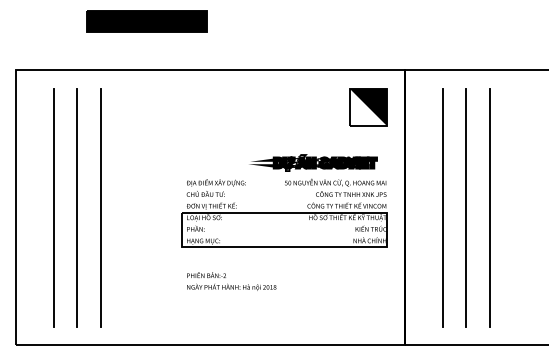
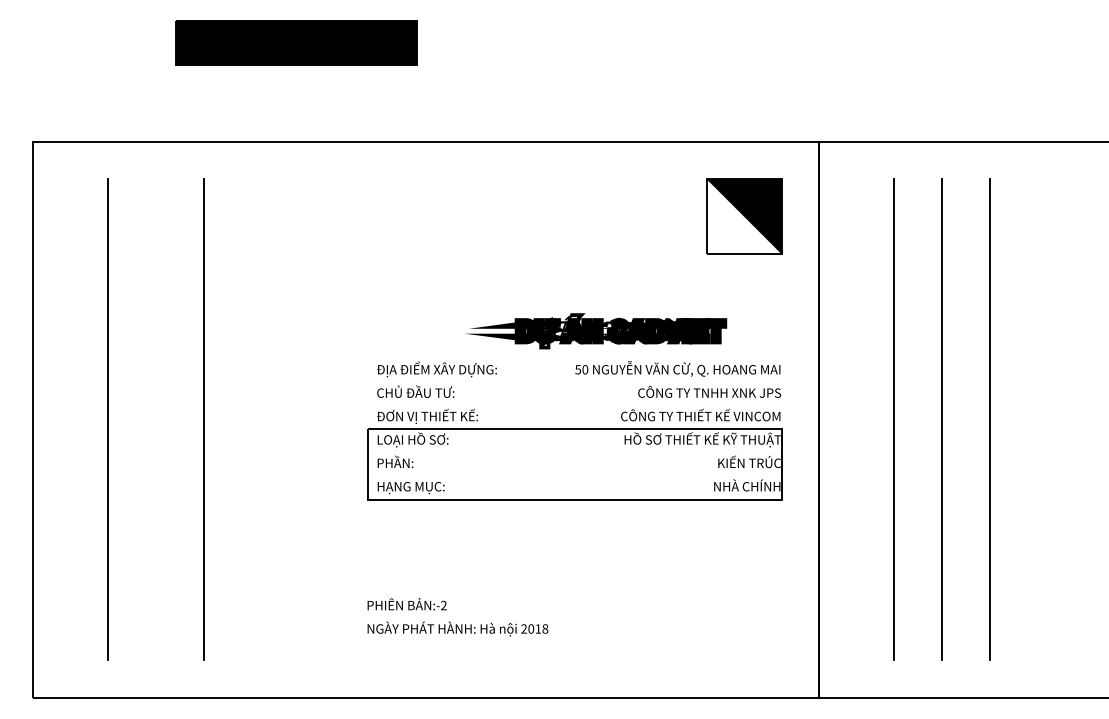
text: (313, 162) -> (596, 330), moved
line: (77, 207) -> (156, 419), removed
text: (231, 281) -> (457, 617), moved

